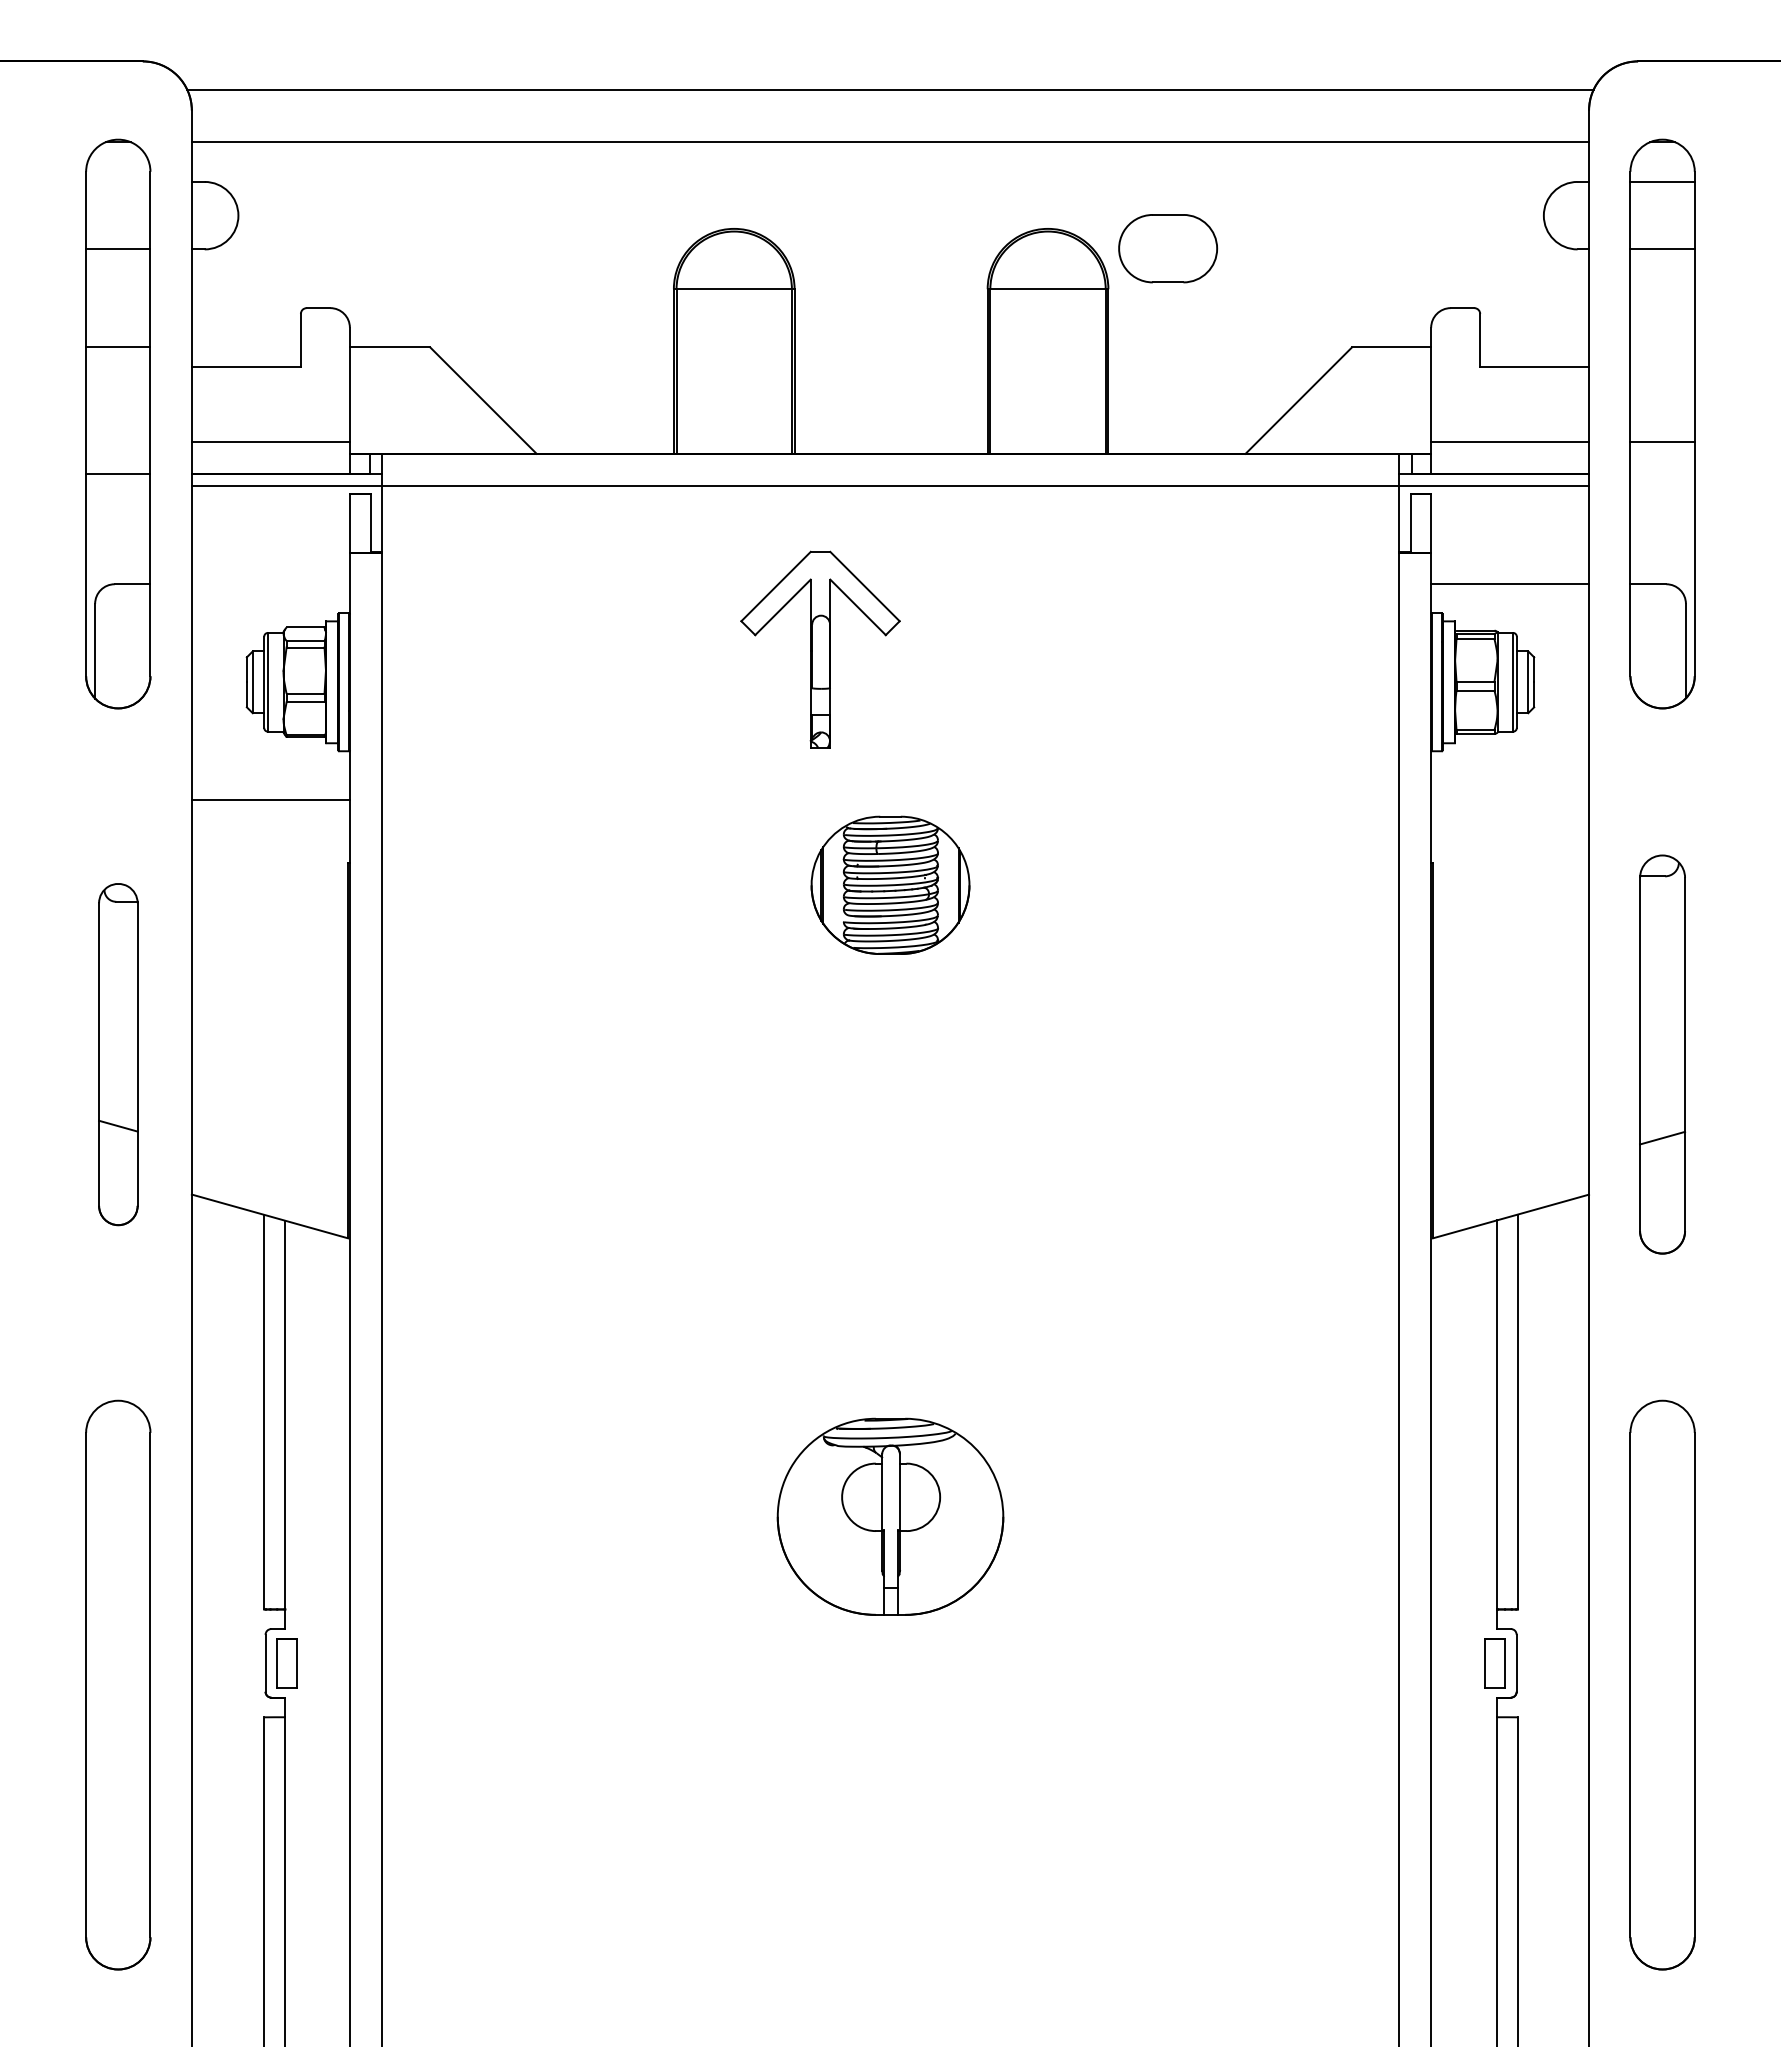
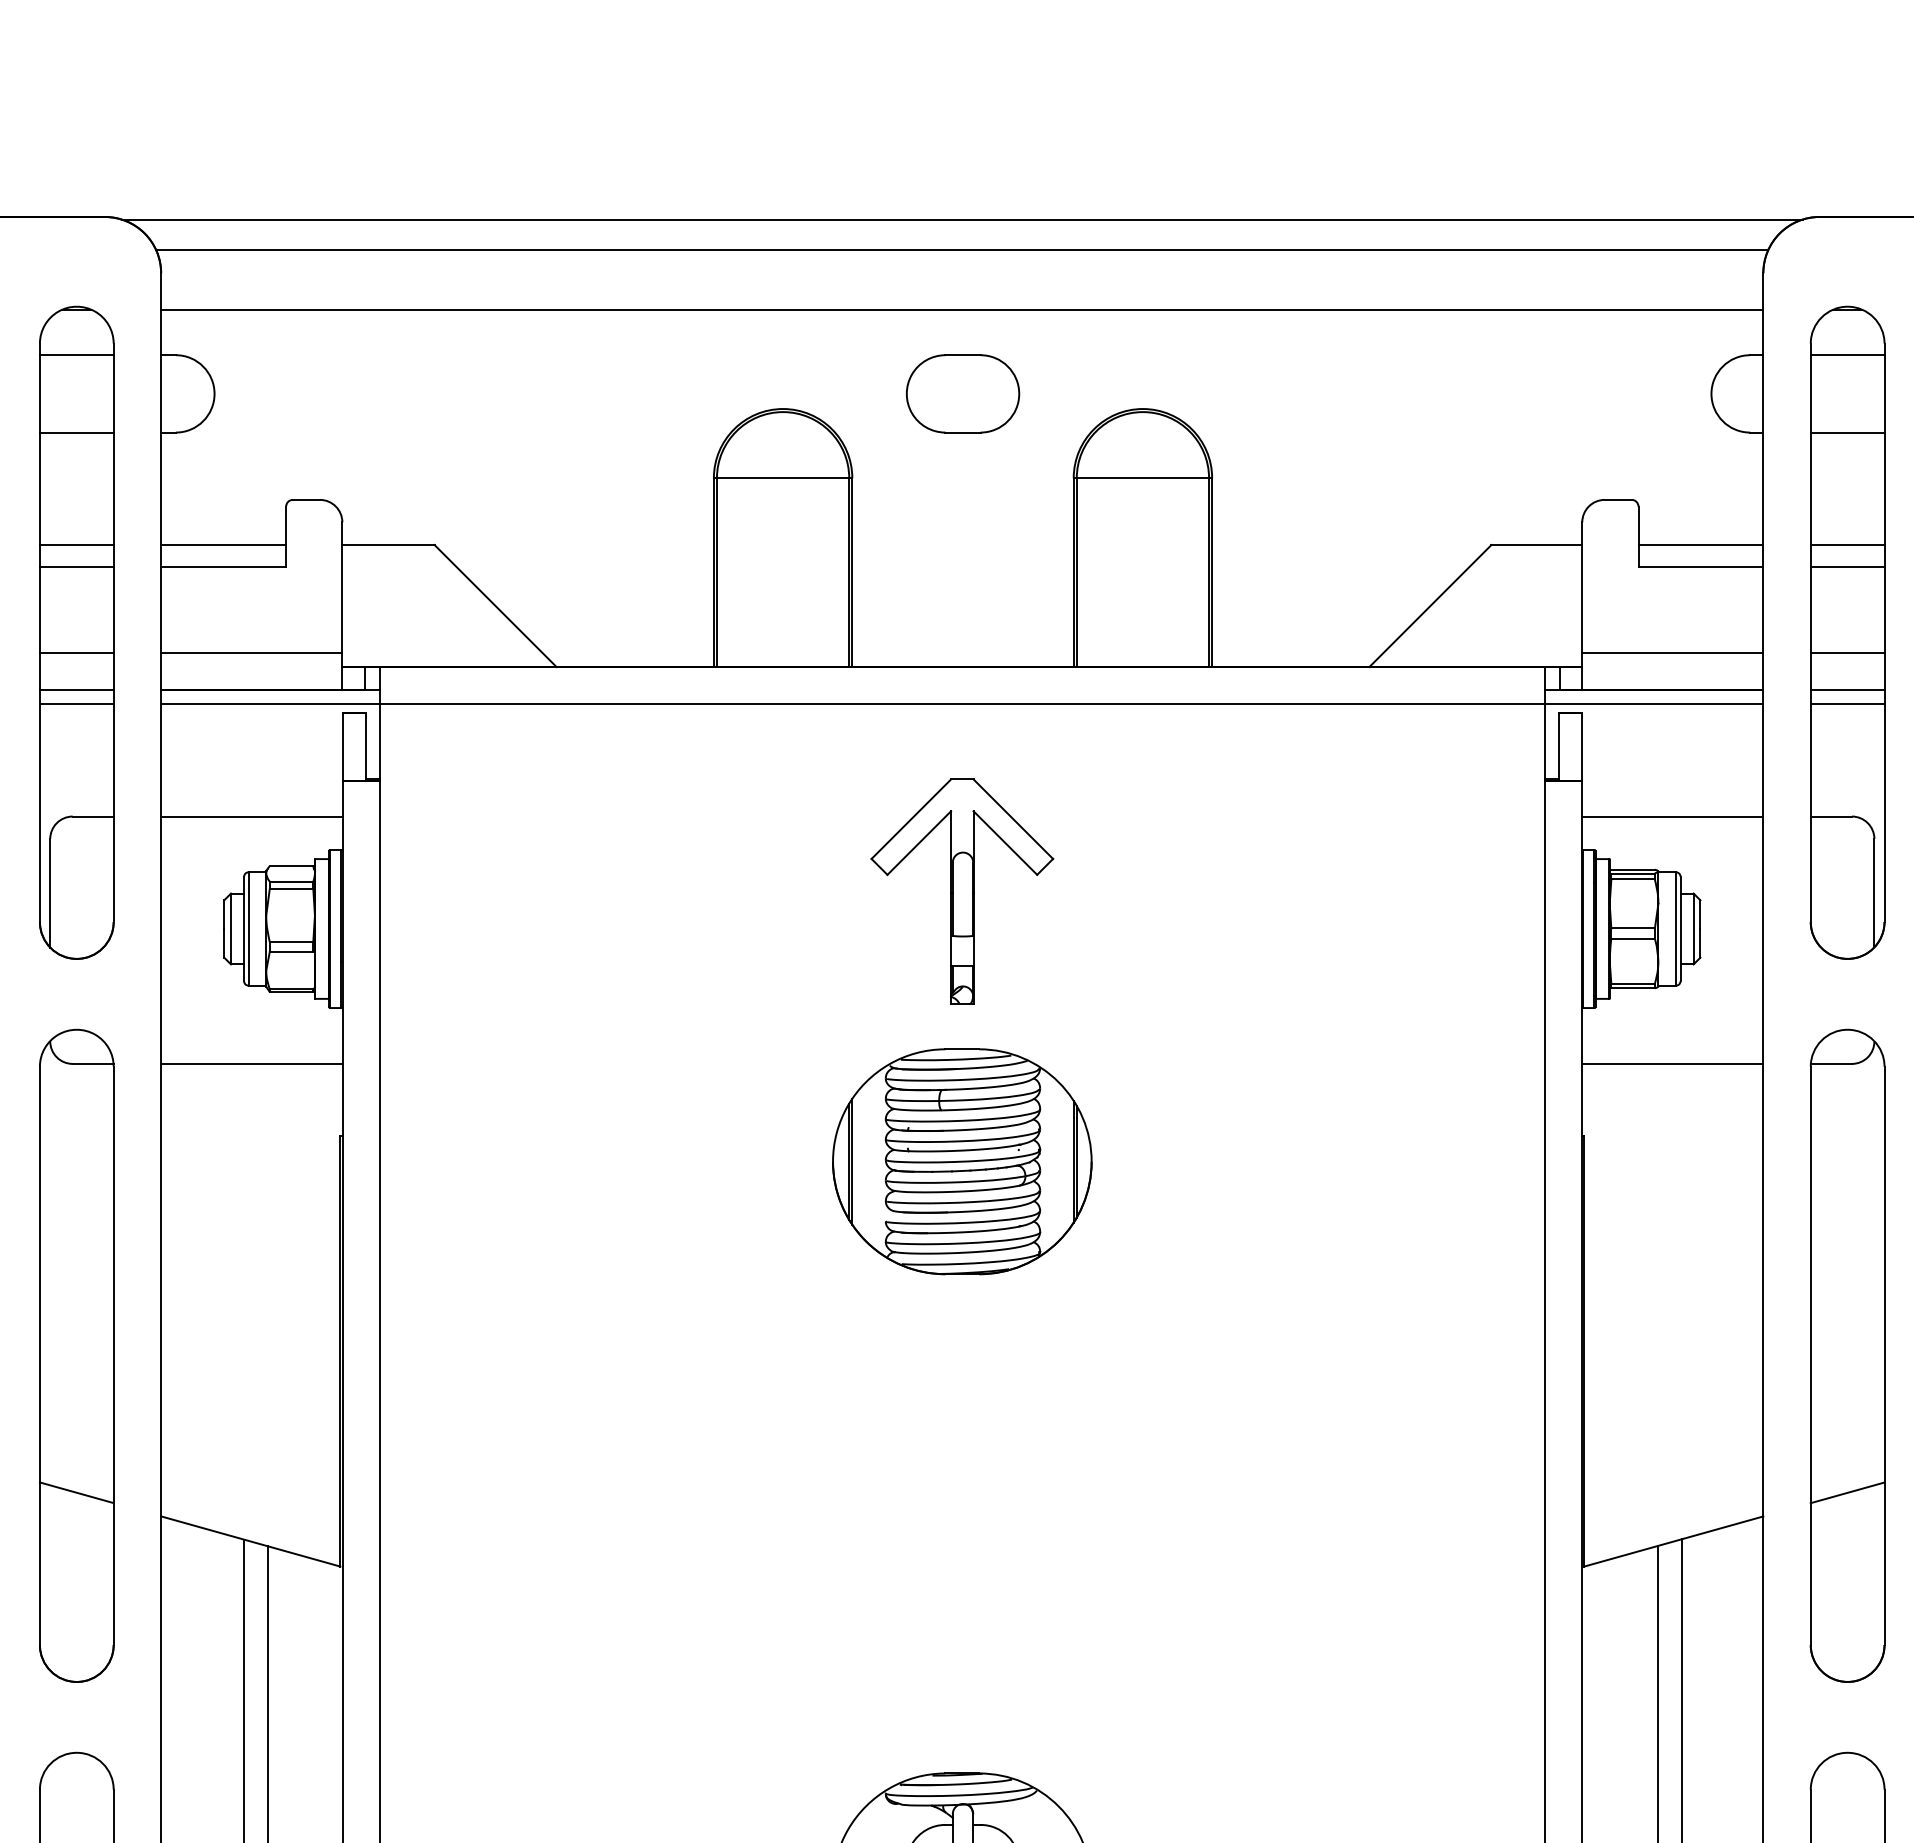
line: (890, 63) -> (962, 219), added
line: (118, 181) -> (77, 354), added
part: (1168, 248) -> (963, 393), moved
line: (245, 347) -> (222, 545), added
line: (1534, 347) -> (1700, 545), added
line: (1662, 347) -> (1847, 545), added
line: (118, 366) -> (77, 566), added
line: (1662, 366) -> (1847, 566), added
line: (118, 442) -> (77, 653), added
line: (1662, 474) -> (1847, 690), added
line: (118, 486) -> (77, 704), added
line: (1662, 486) -> (1847, 704), added
line: (270, 584) -> (251, 816), added
part: (820, 649) -> (962, 891), moved
line: (1509, 800) -> (1672, 1064), added
part: (890, 885) -> (962, 1161), size x1.43
part: (118, 1054) -> (77, 1355), size x1.67
part: (1662, 1054) -> (1847, 1355), size x1.43

